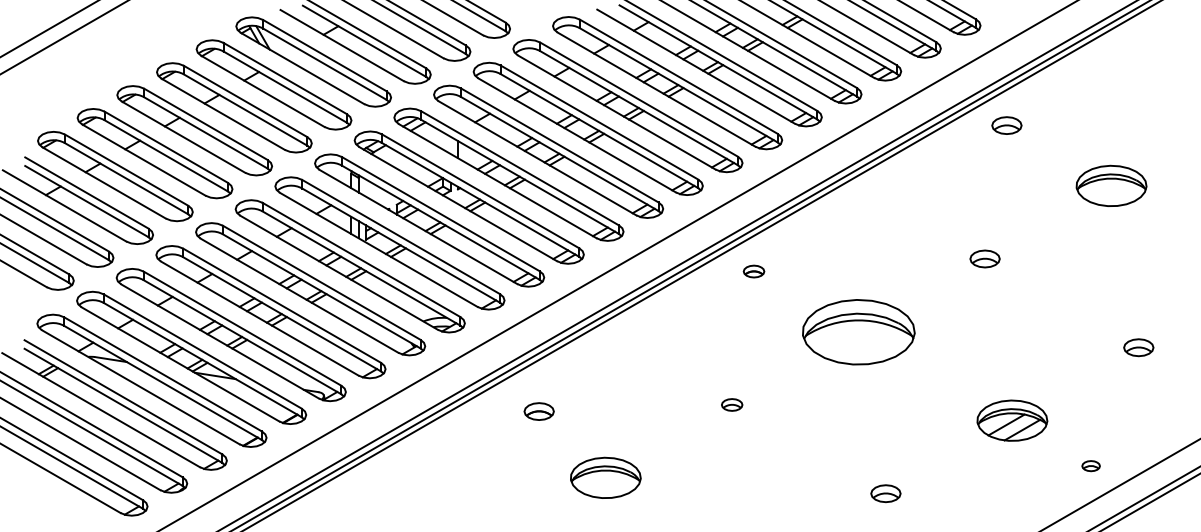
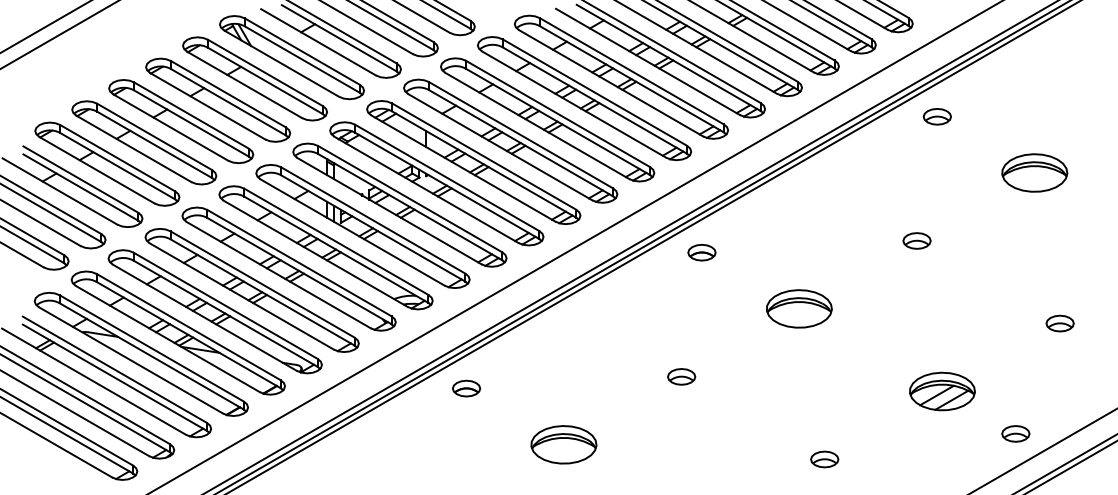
part: (753, 271) -> (701, 252), size x1.43
part: (858, 331) -> (799, 308), size x0.62
part: (731, 404) -> (680, 376), size x1.43
part: (538, 411) -> (465, 388), moved
part: (1090, 465) -> (1015, 433), size x1.67

